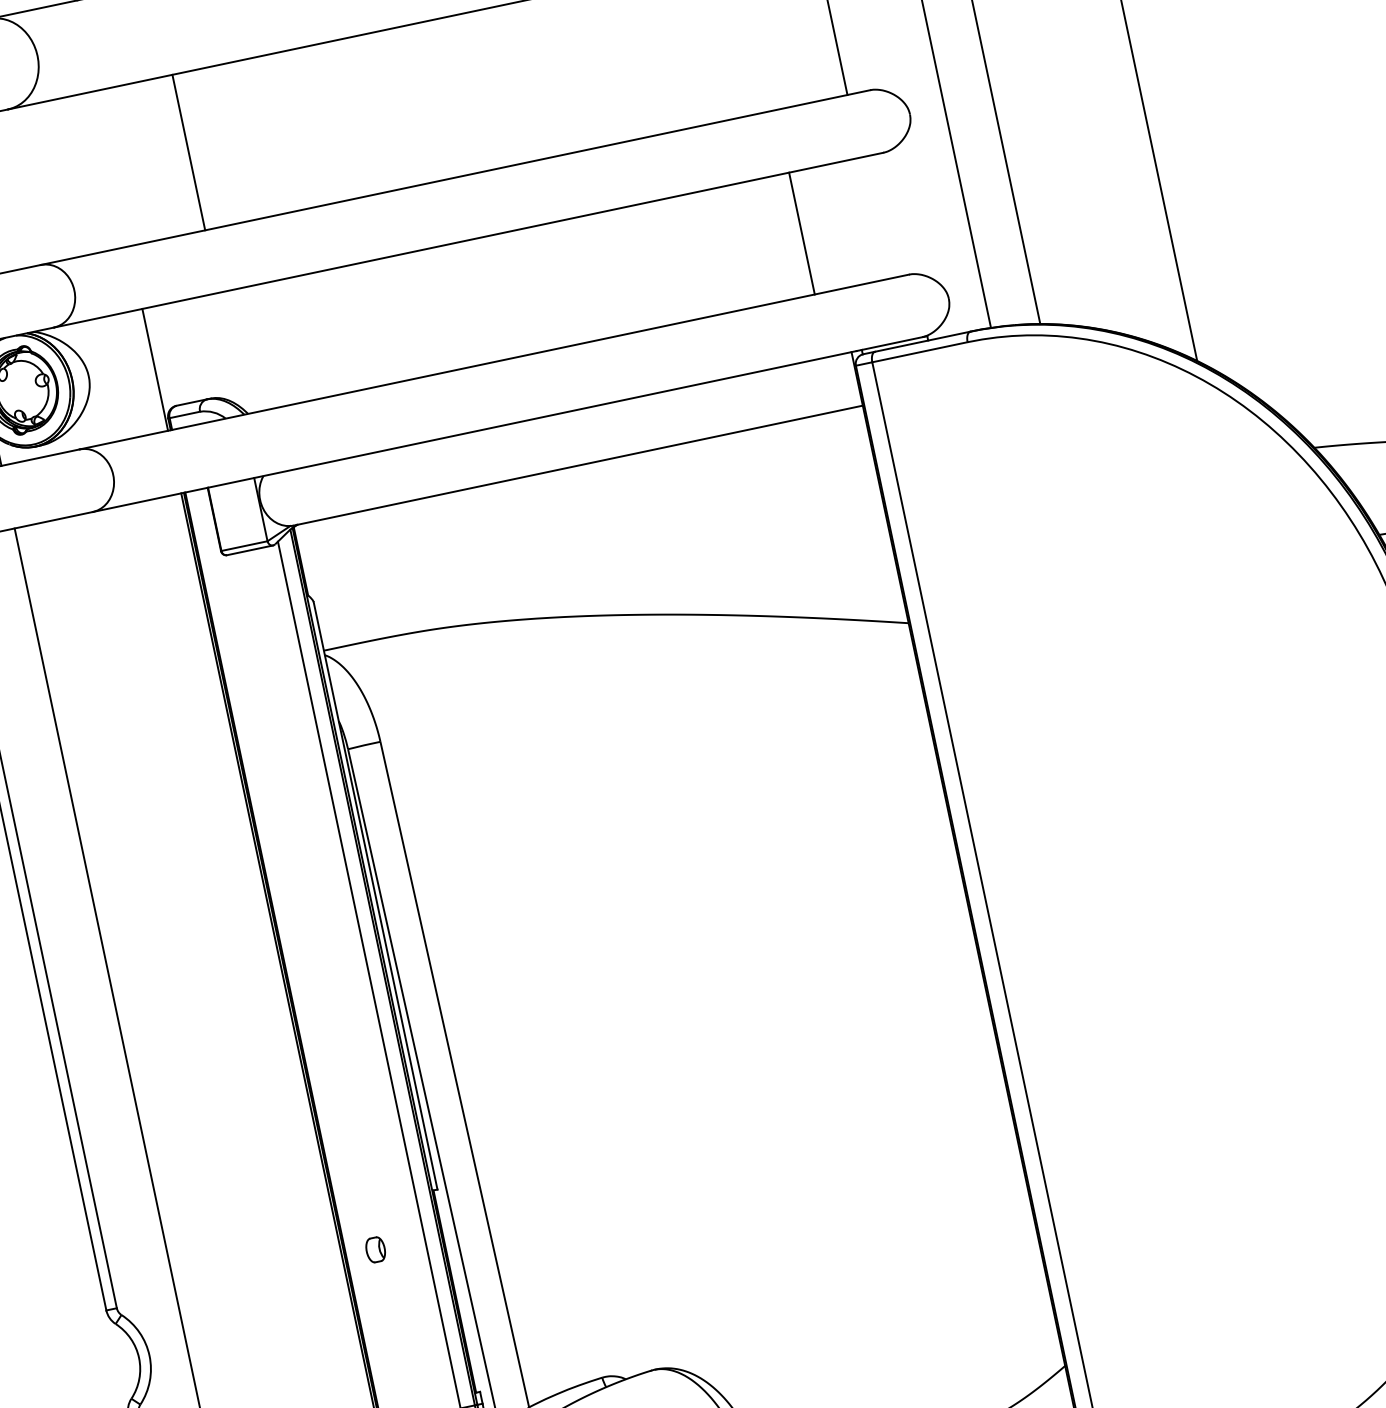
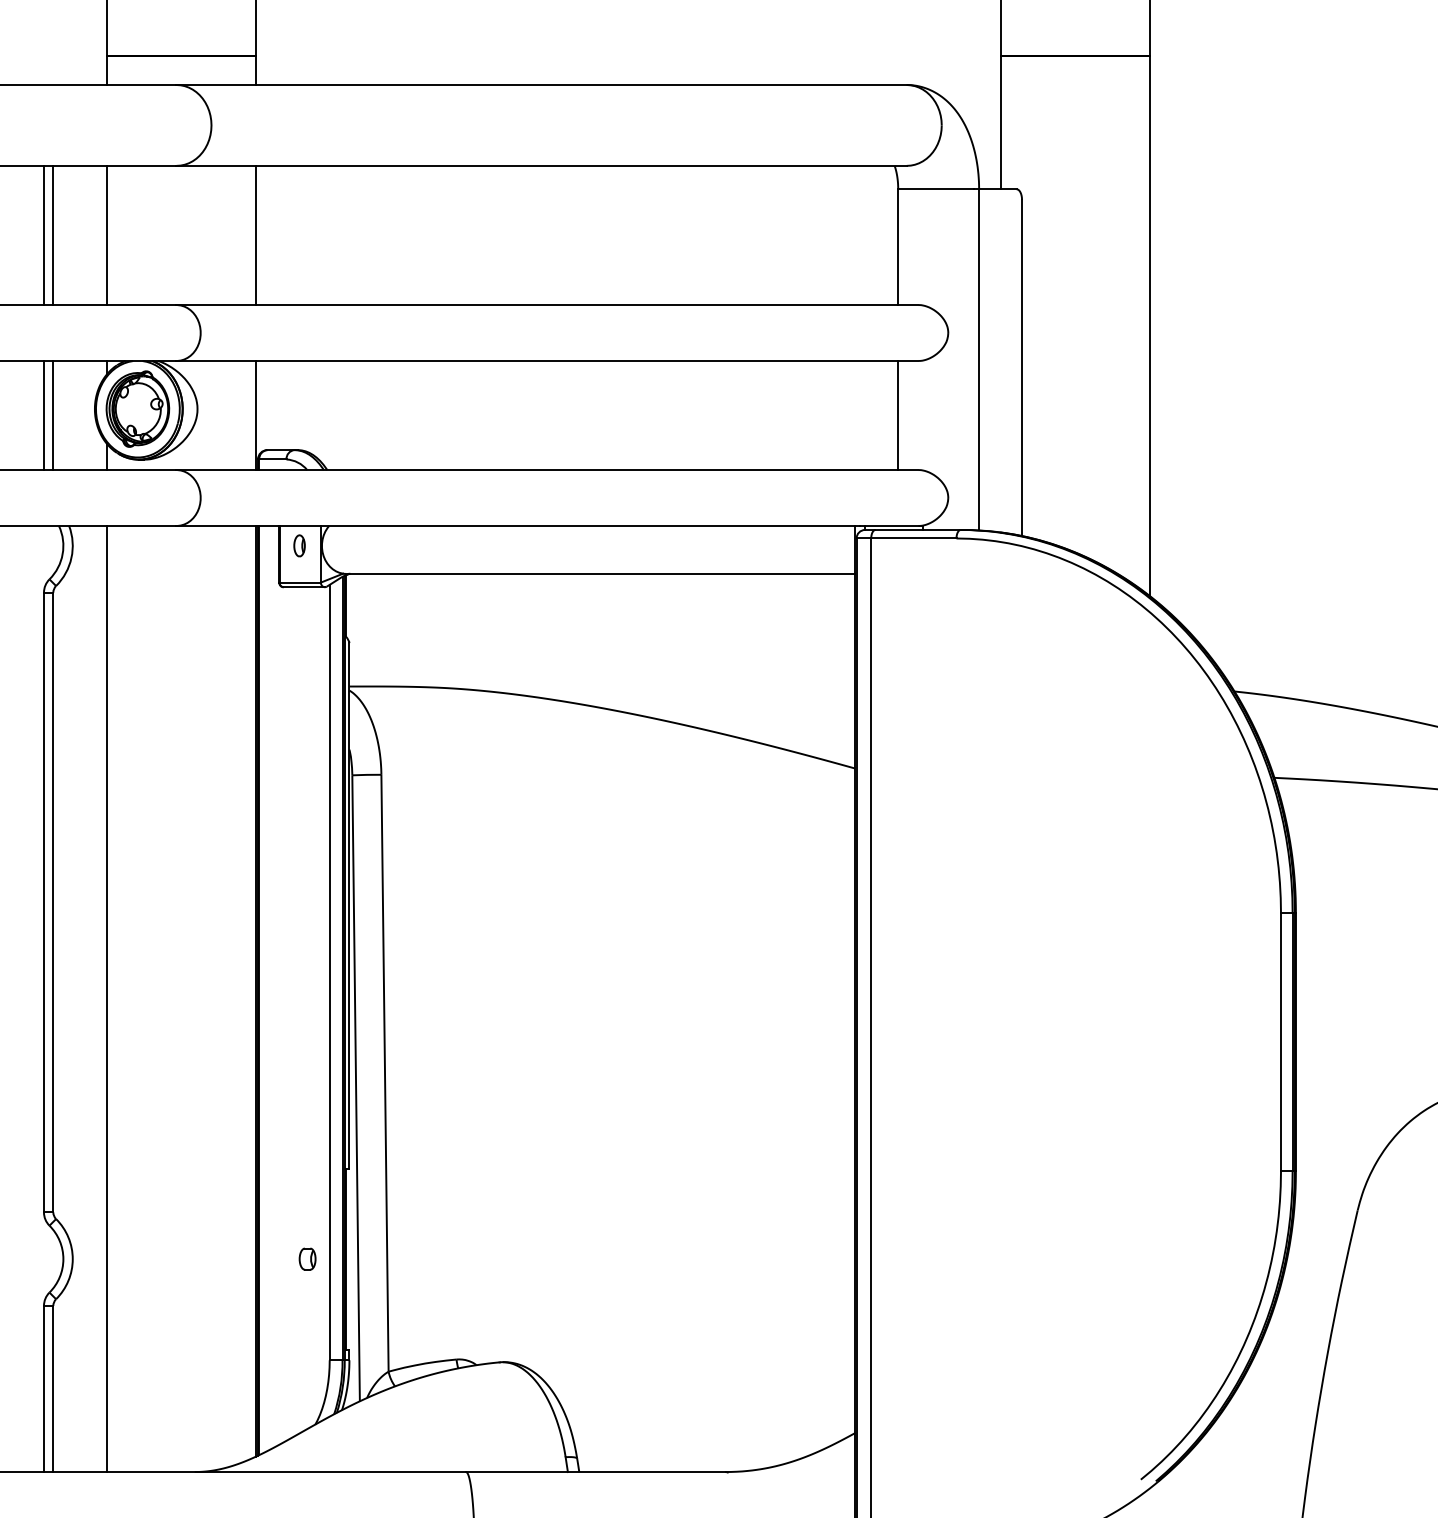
line: (188, 152) -> (255, 235), moved
line: (802, 233) -> (898, 415), moved
part: (234, 504) -> (299, 545), added
part: (375, 1249) -> (307, 1258), moved

